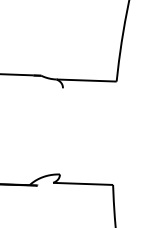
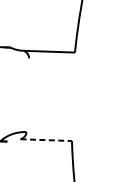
line: (83, 183) -> (46, 139), solid -> dashed

